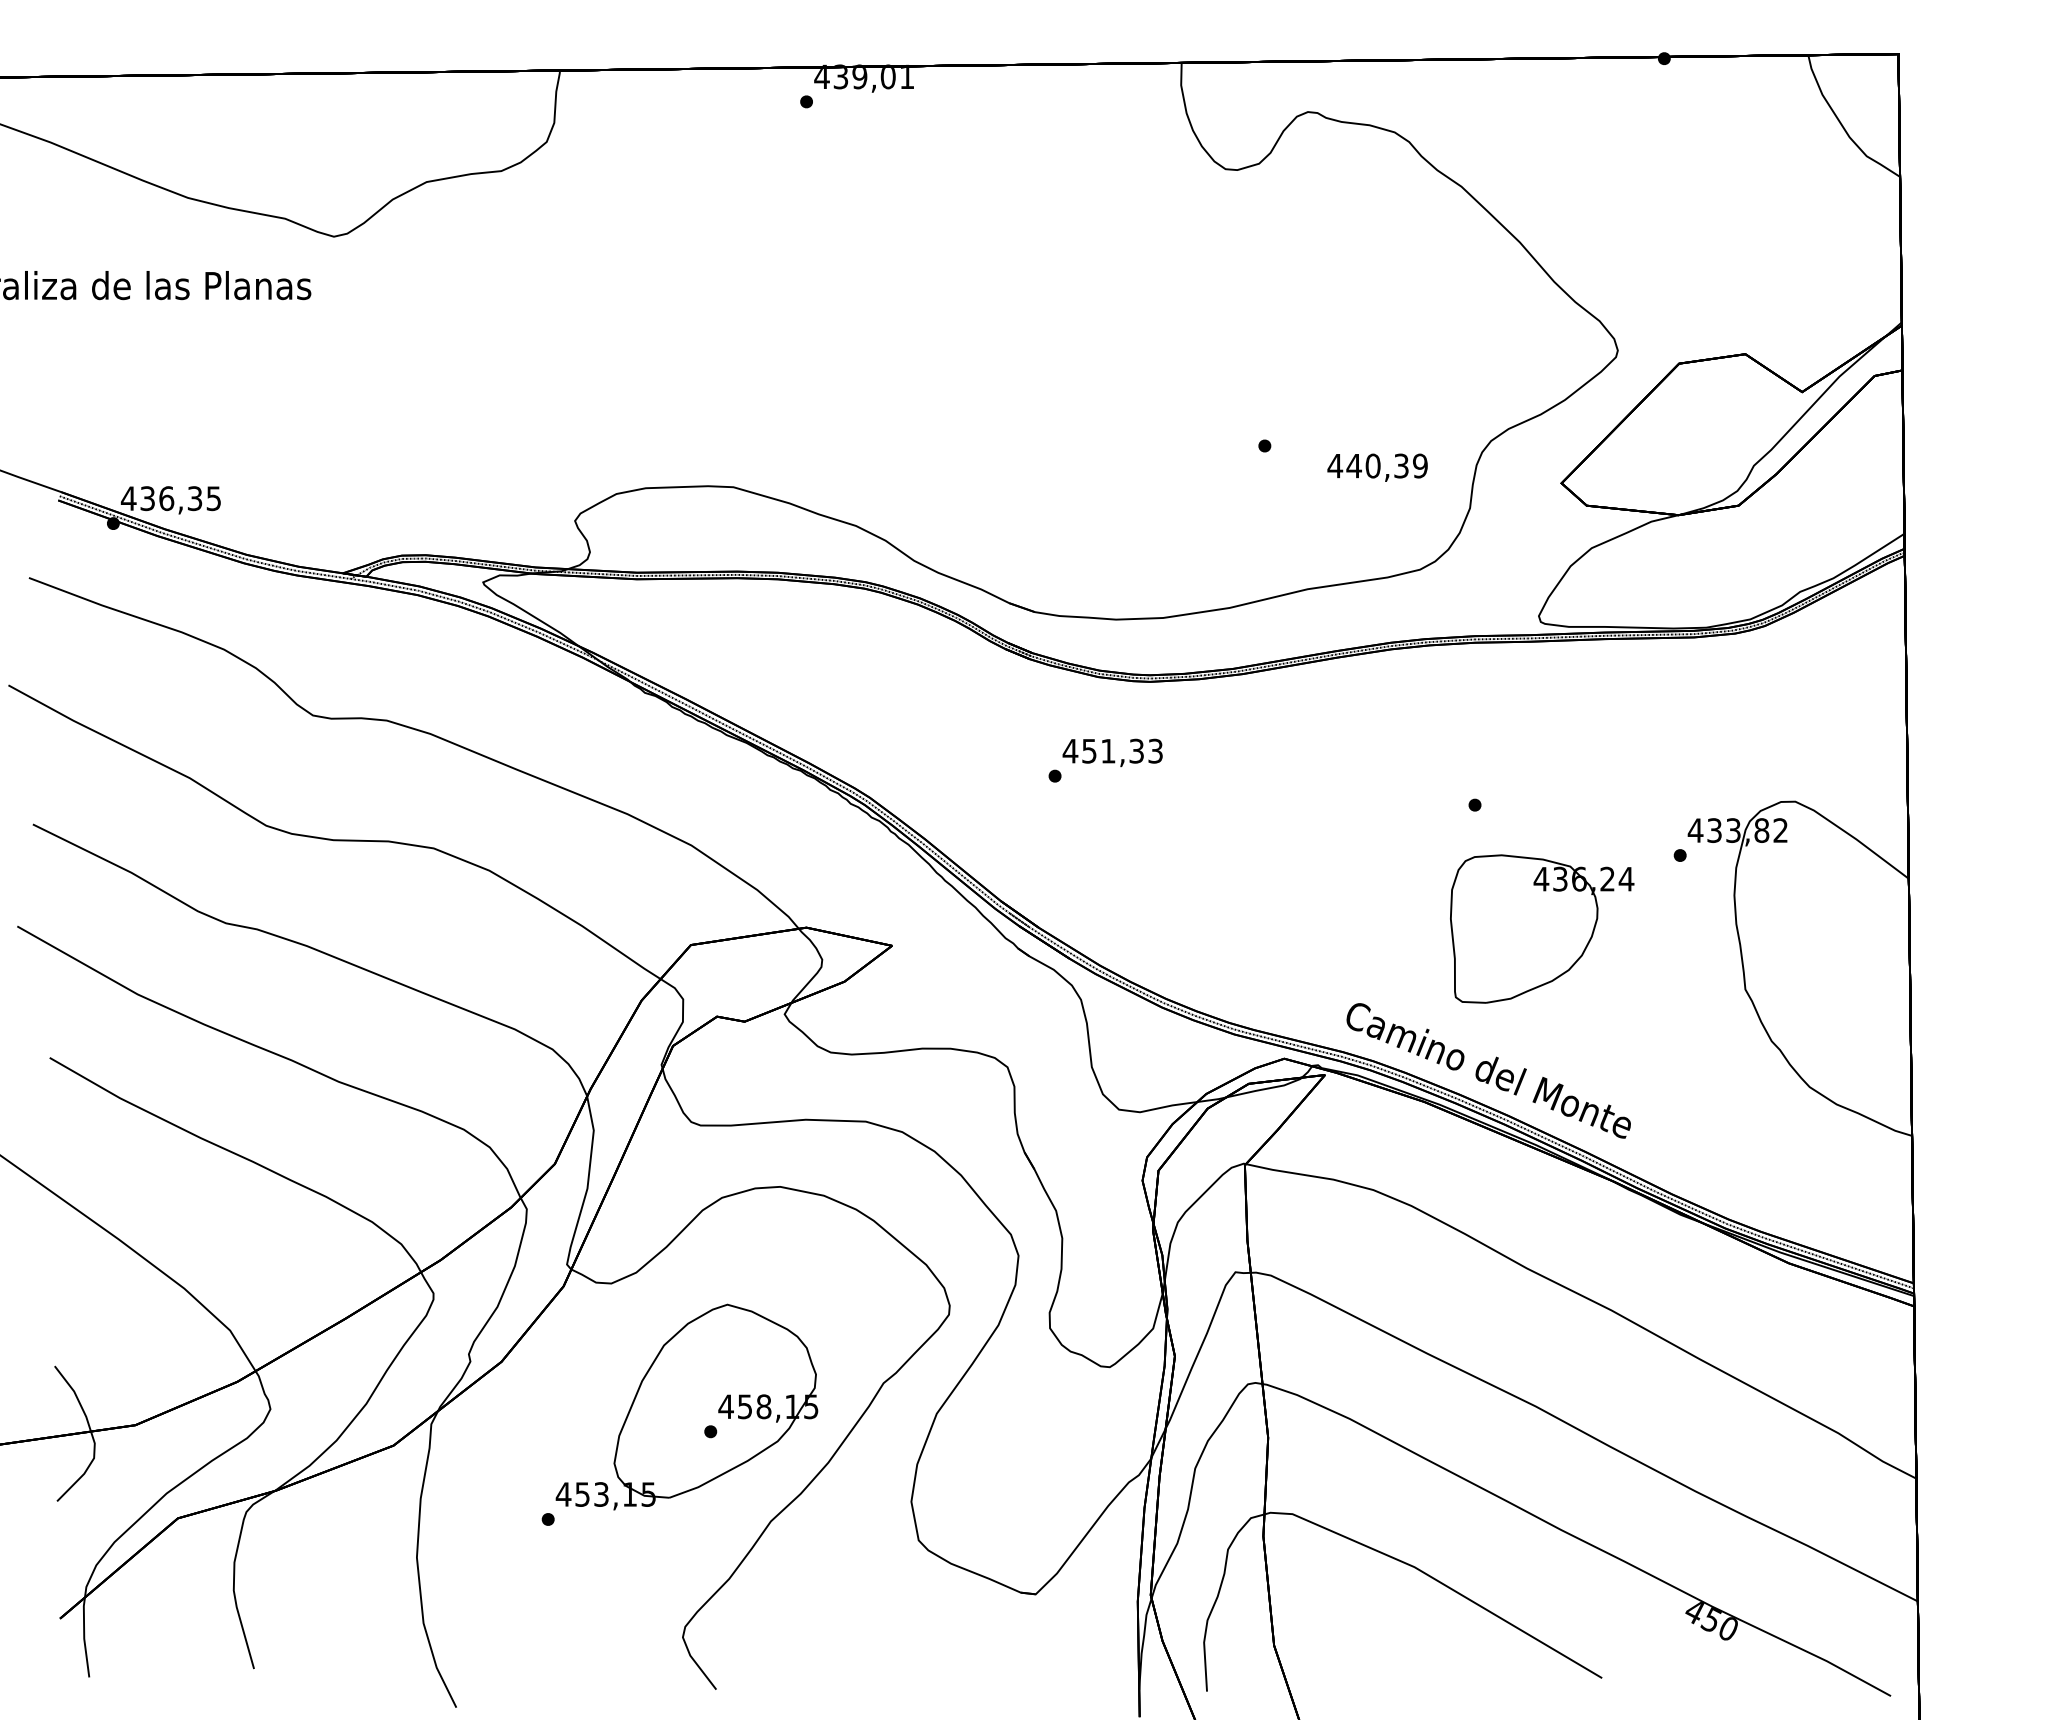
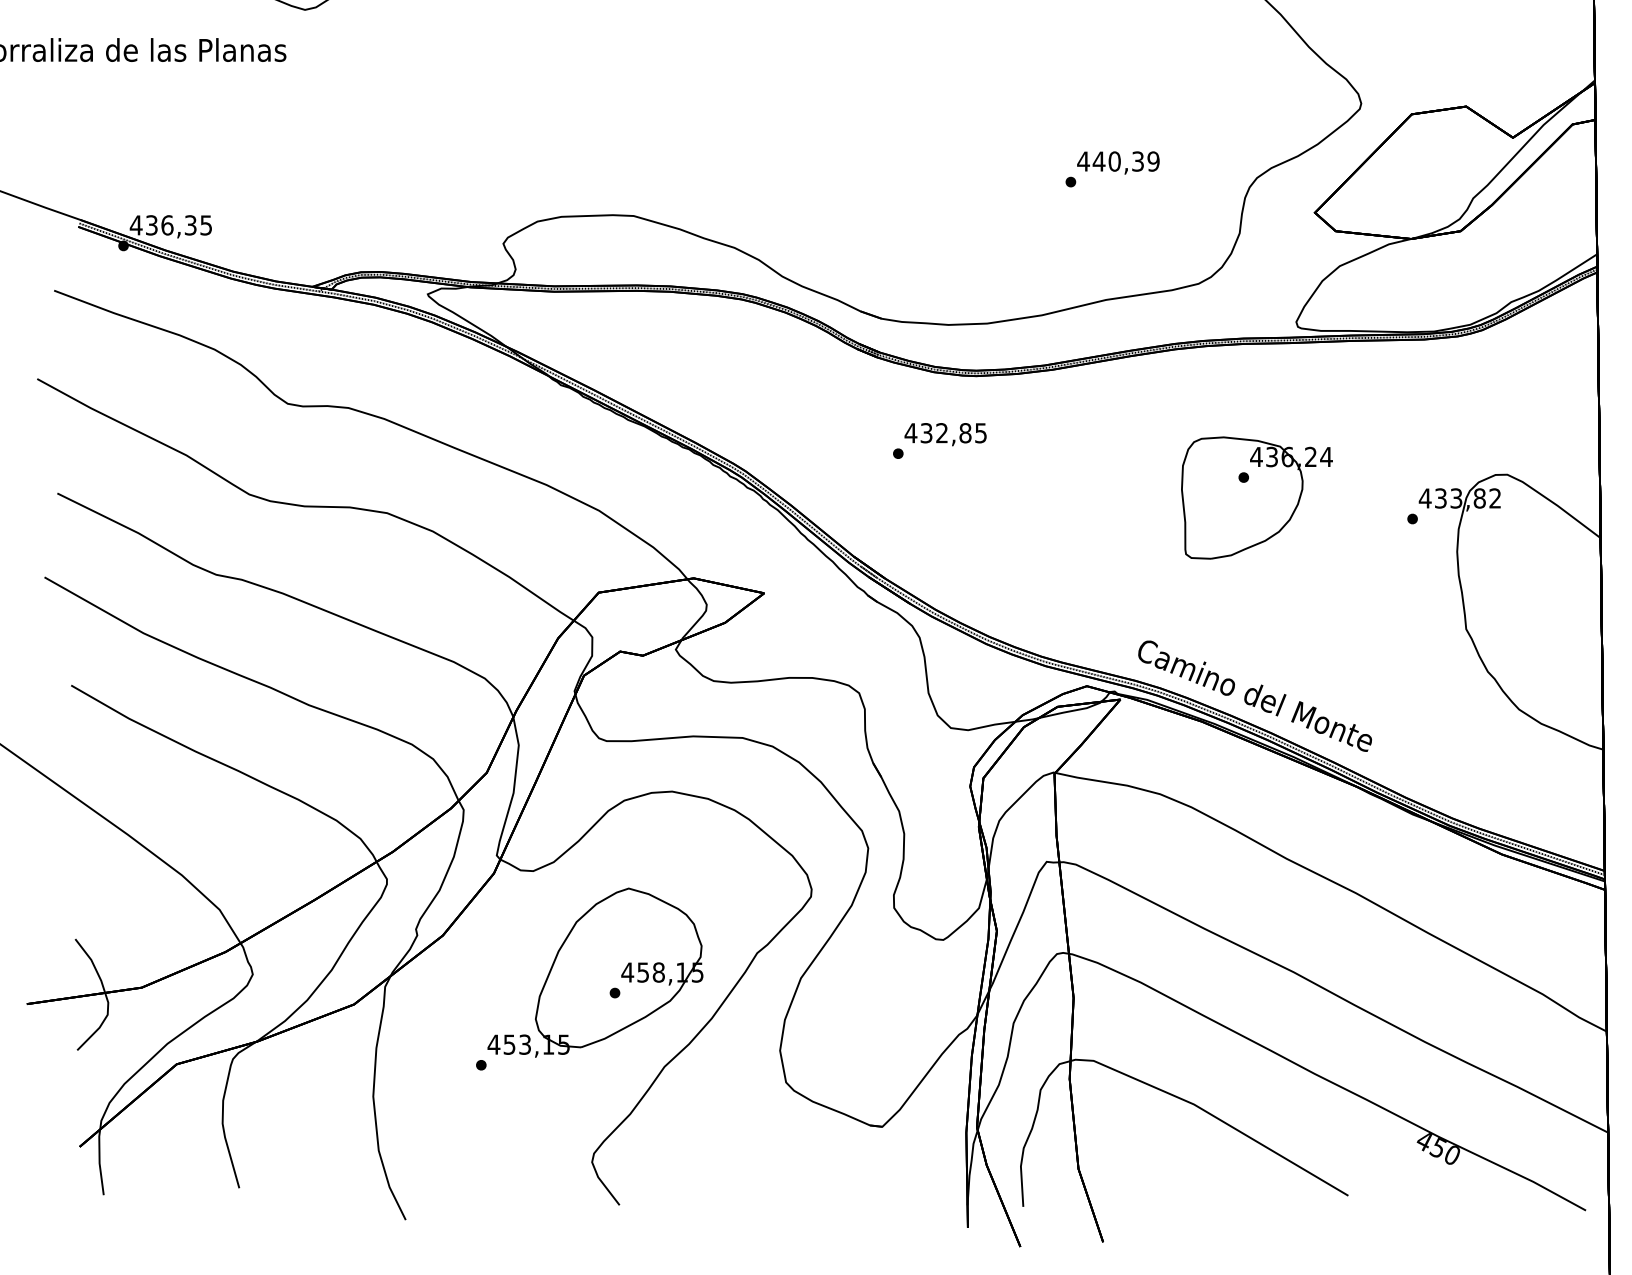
text: (1377, 467) -> (1118, 162), moved
text: (1122, 750) -> (953, 432), 451,33 -> 432,85
part: (1542, 928) -> (1257, 497), moved

